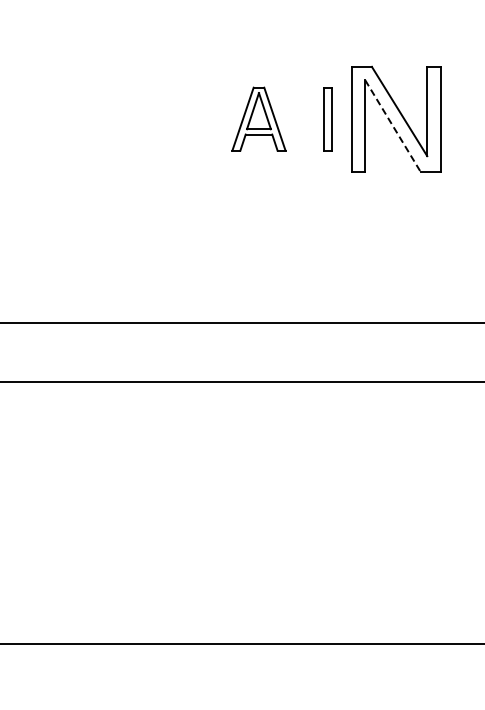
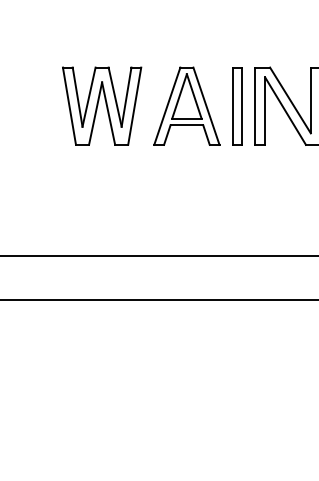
part: (143, 118) -> (101, 105), added
part: (258, 118) -> (186, 105), size x1.67
part: (327, 119) -> (237, 106), size x1.67
line: (393, 126) -> (285, 111), dashed -> solid

